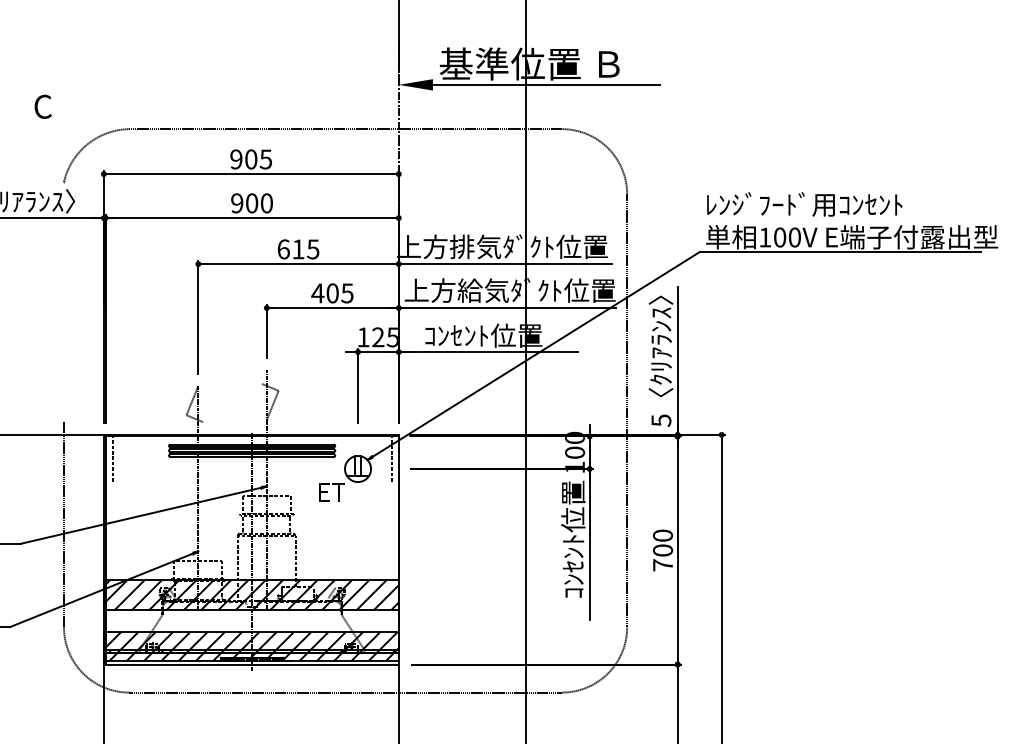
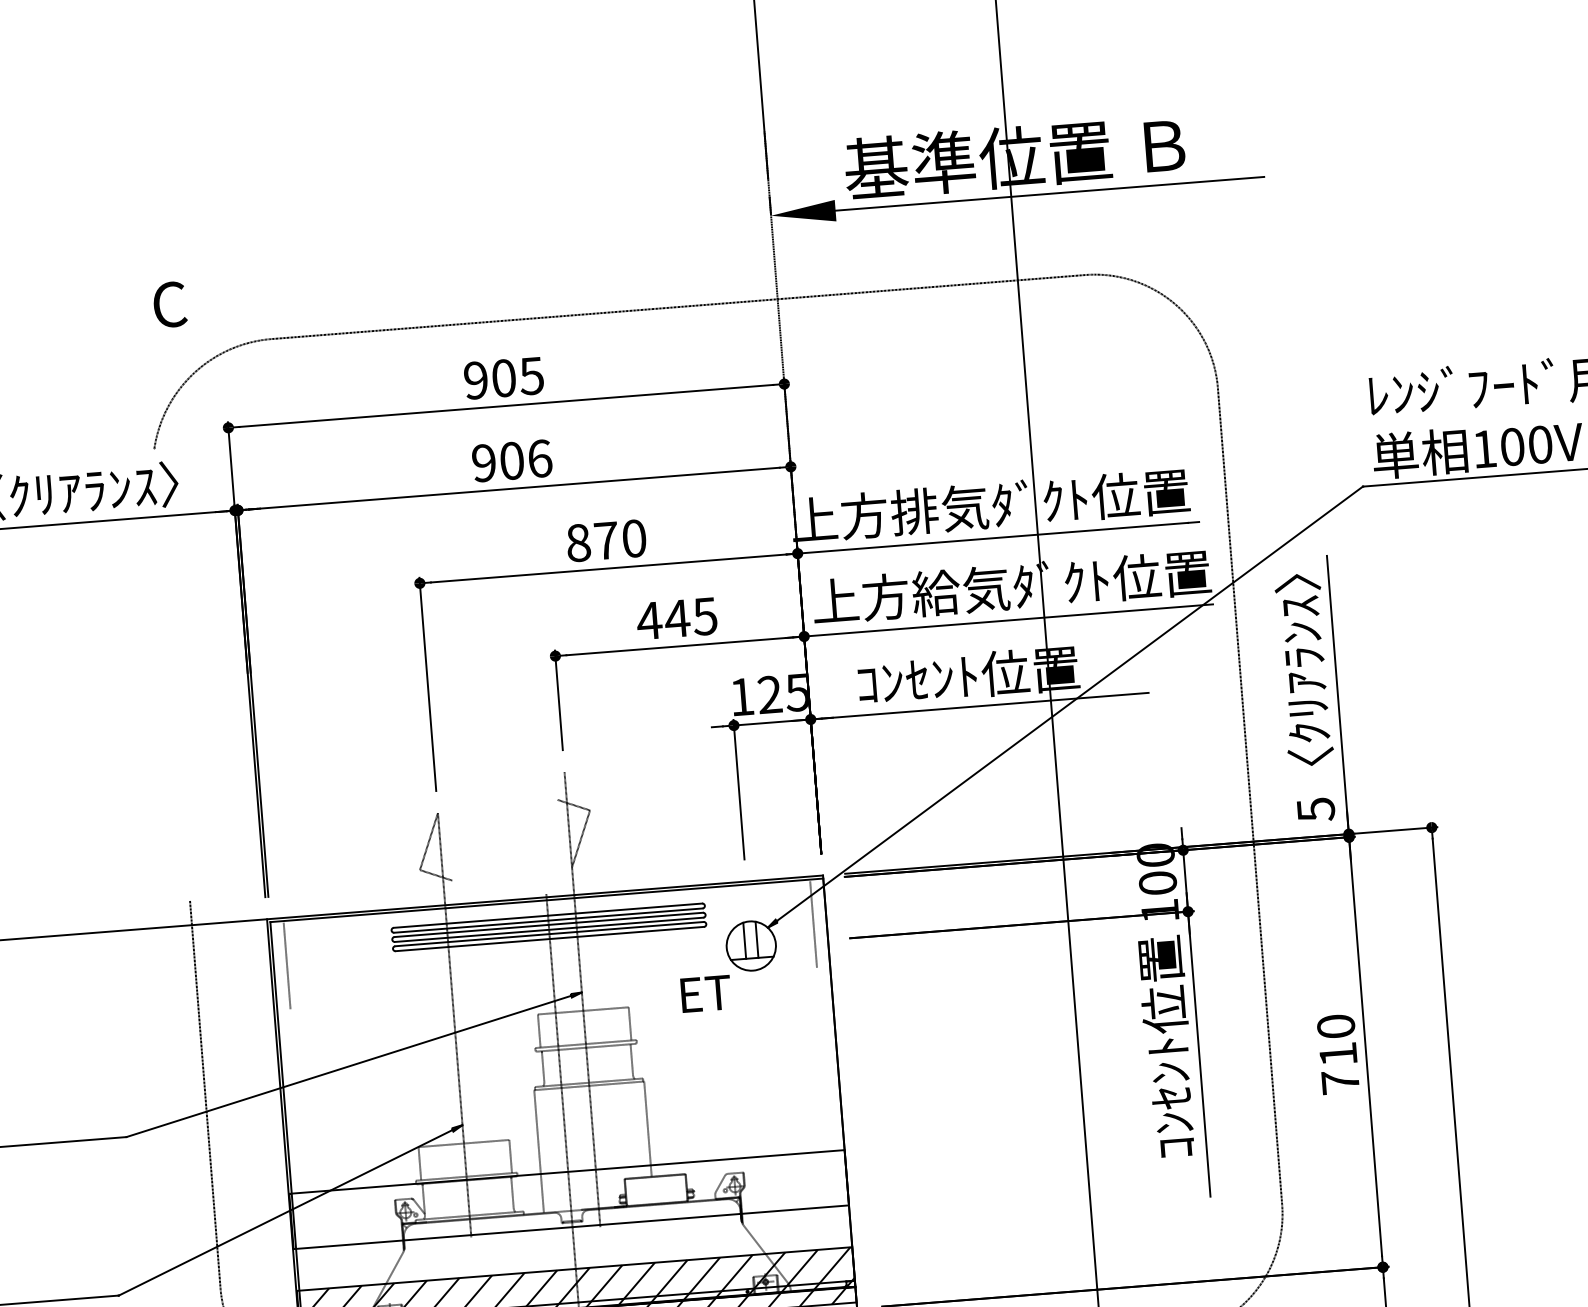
text: (42, 106) -> (168, 304), moved
text: (266, 203) -> (539, 459), 900 -> 906
text: (298, 249) -> (606, 540), 615 -> 870
text: (332, 293) -> (677, 618), 405 -> 445
text: (663, 550) -> (1339, 1054), 700 -> 710
hatch: (251, 594) -> (569, 1198), removed

